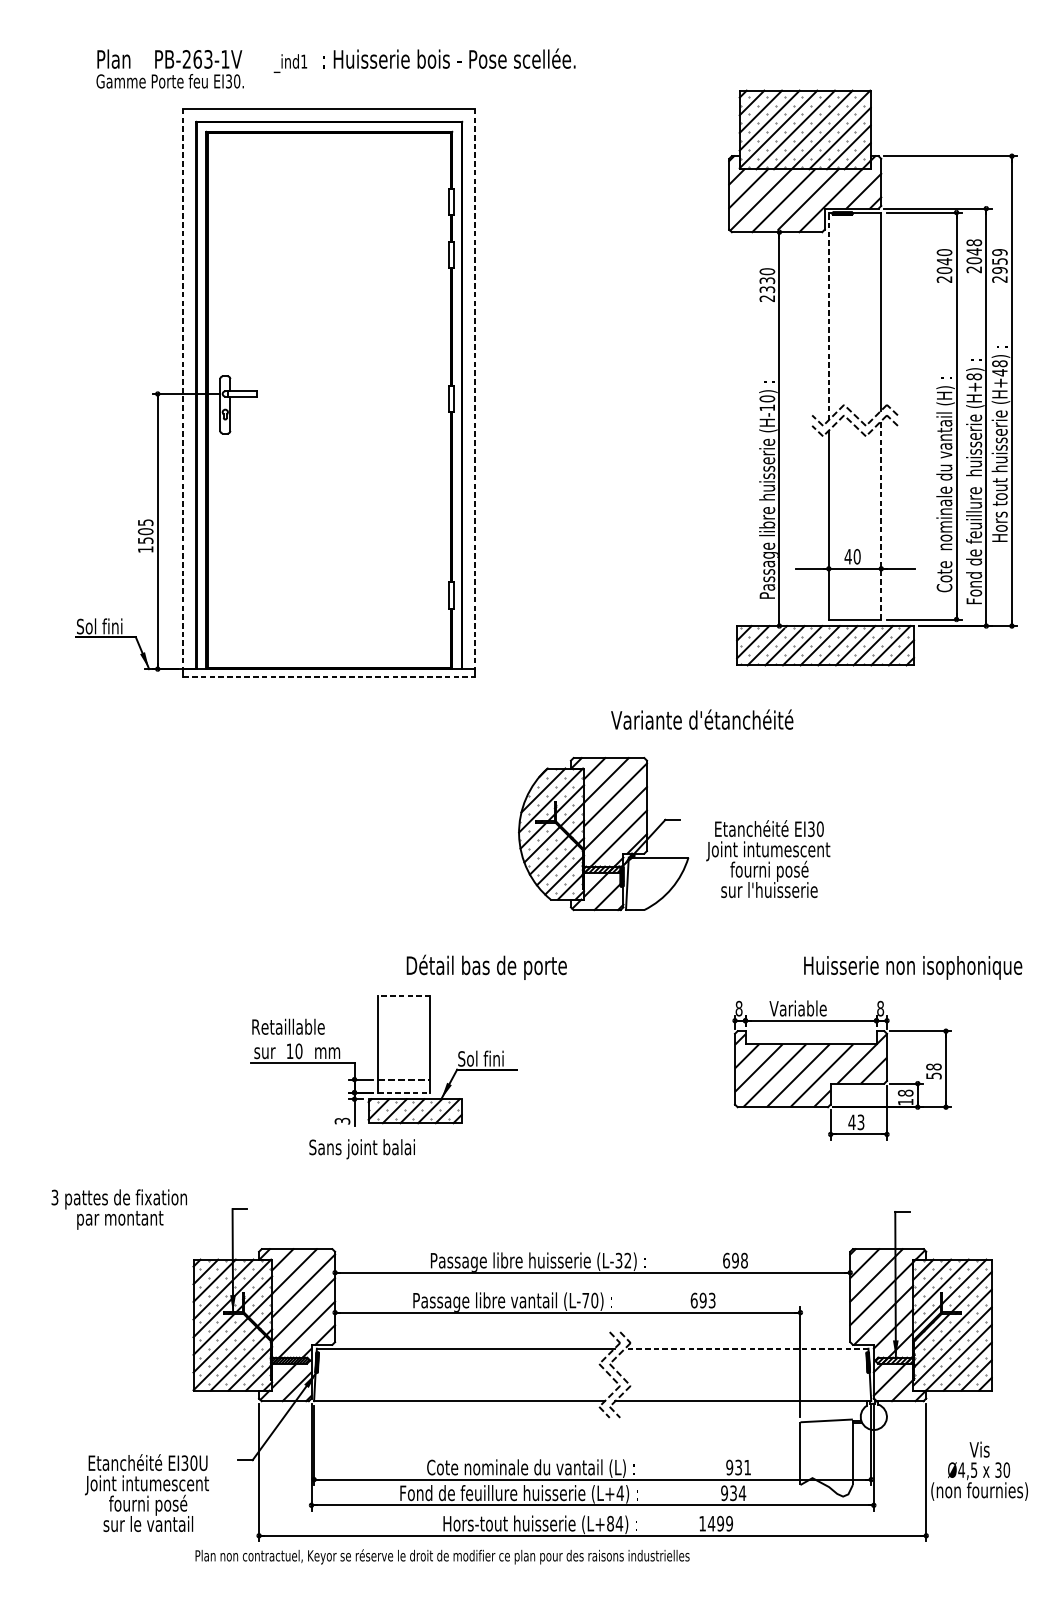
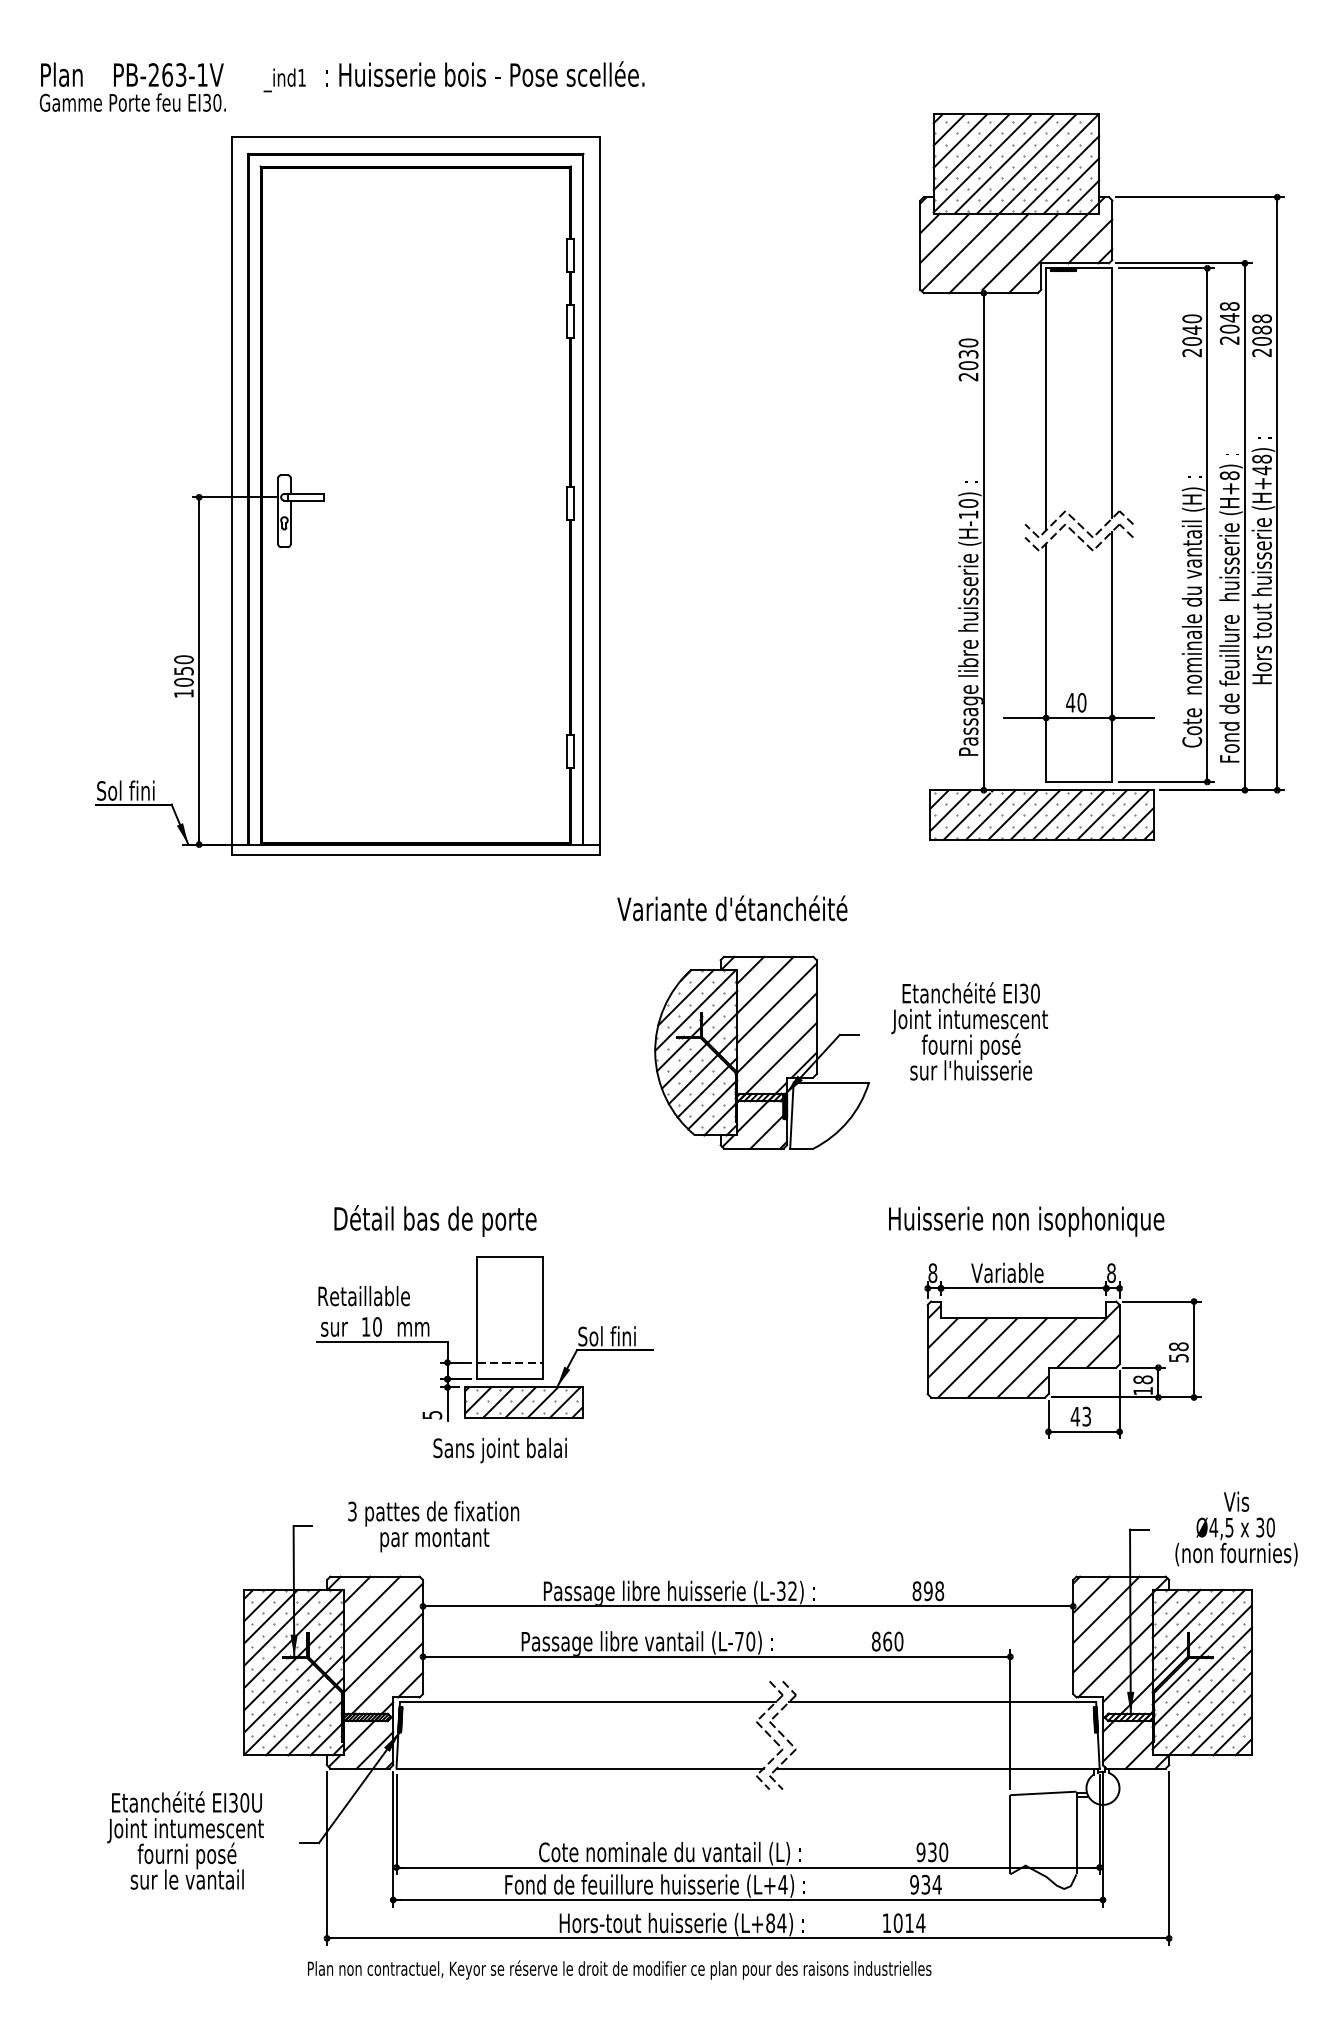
text: (335, 68) -> (341, 86), moved
text: (999, 261) -> (1261, 329), 2959 -> 2088
text: (767, 289) -> (968, 365), 2330 -> 2030
line: (829, 315) -> (1046, 398), dashed -> solid
line: (183, 389) -> (231, 491), dashed -> solid
line: (475, 389) -> (600, 491), dashed -> solid
line: (881, 520) -> (1112, 656), dashed -> solid
text: (145, 531) -> (183, 670), 1505 -> 1050
line: (329, 676) -> (416, 854), dashed -> solid
text: (702, 719) -> (732, 908), moved
text: (768, 859) -> (969, 1031), moved
text: (486, 966) -> (435, 1220), moved
text: (913, 967) -> (1026, 1221), moved
line: (403, 995) -> (509, 1256), dashed -> solid
line: (404, 1092) -> (510, 1379), dashed -> solid
text: (341, 1121) -> (431, 1415), 3 -> 5
text: (361, 1149) -> (499, 1450), moved
text: (119, 1209) -> (433, 1526), moved
text: (726, 1260) -> (916, 1590), 698 -> 898
text: (703, 1300) -> (887, 1641), 693 -> 860
line: (746, 1348) -> (942, 1702), dashed -> solid
text: (747, 1467) -> (943, 1852), 931 -> 930
text: (979, 1470) -> (1236, 1528), moved
text: (146, 1493) -> (185, 1840), moved
text: (720, 1523) -> (909, 1923), 1499 -> 1014
text: (442, 1556) -> (619, 1969), moved

